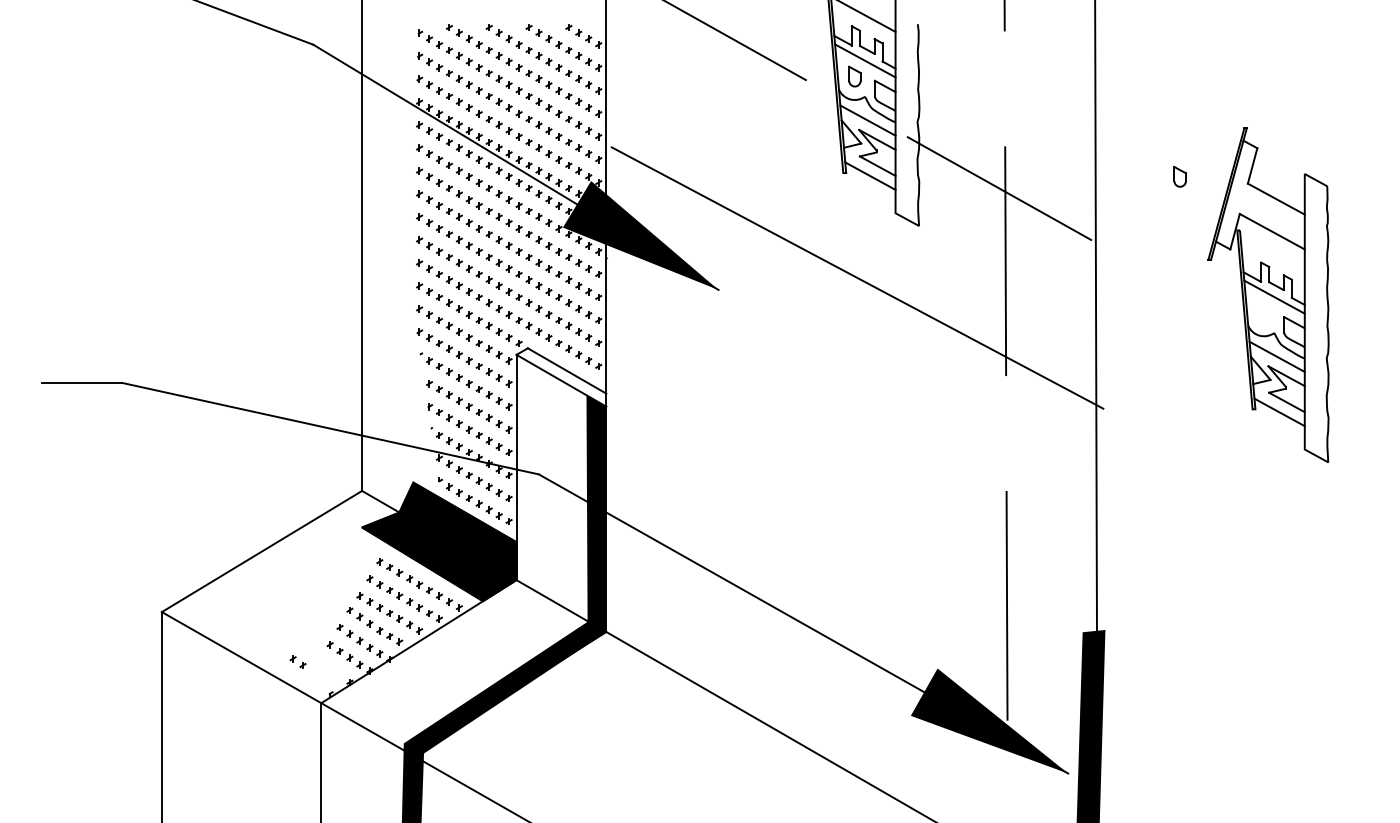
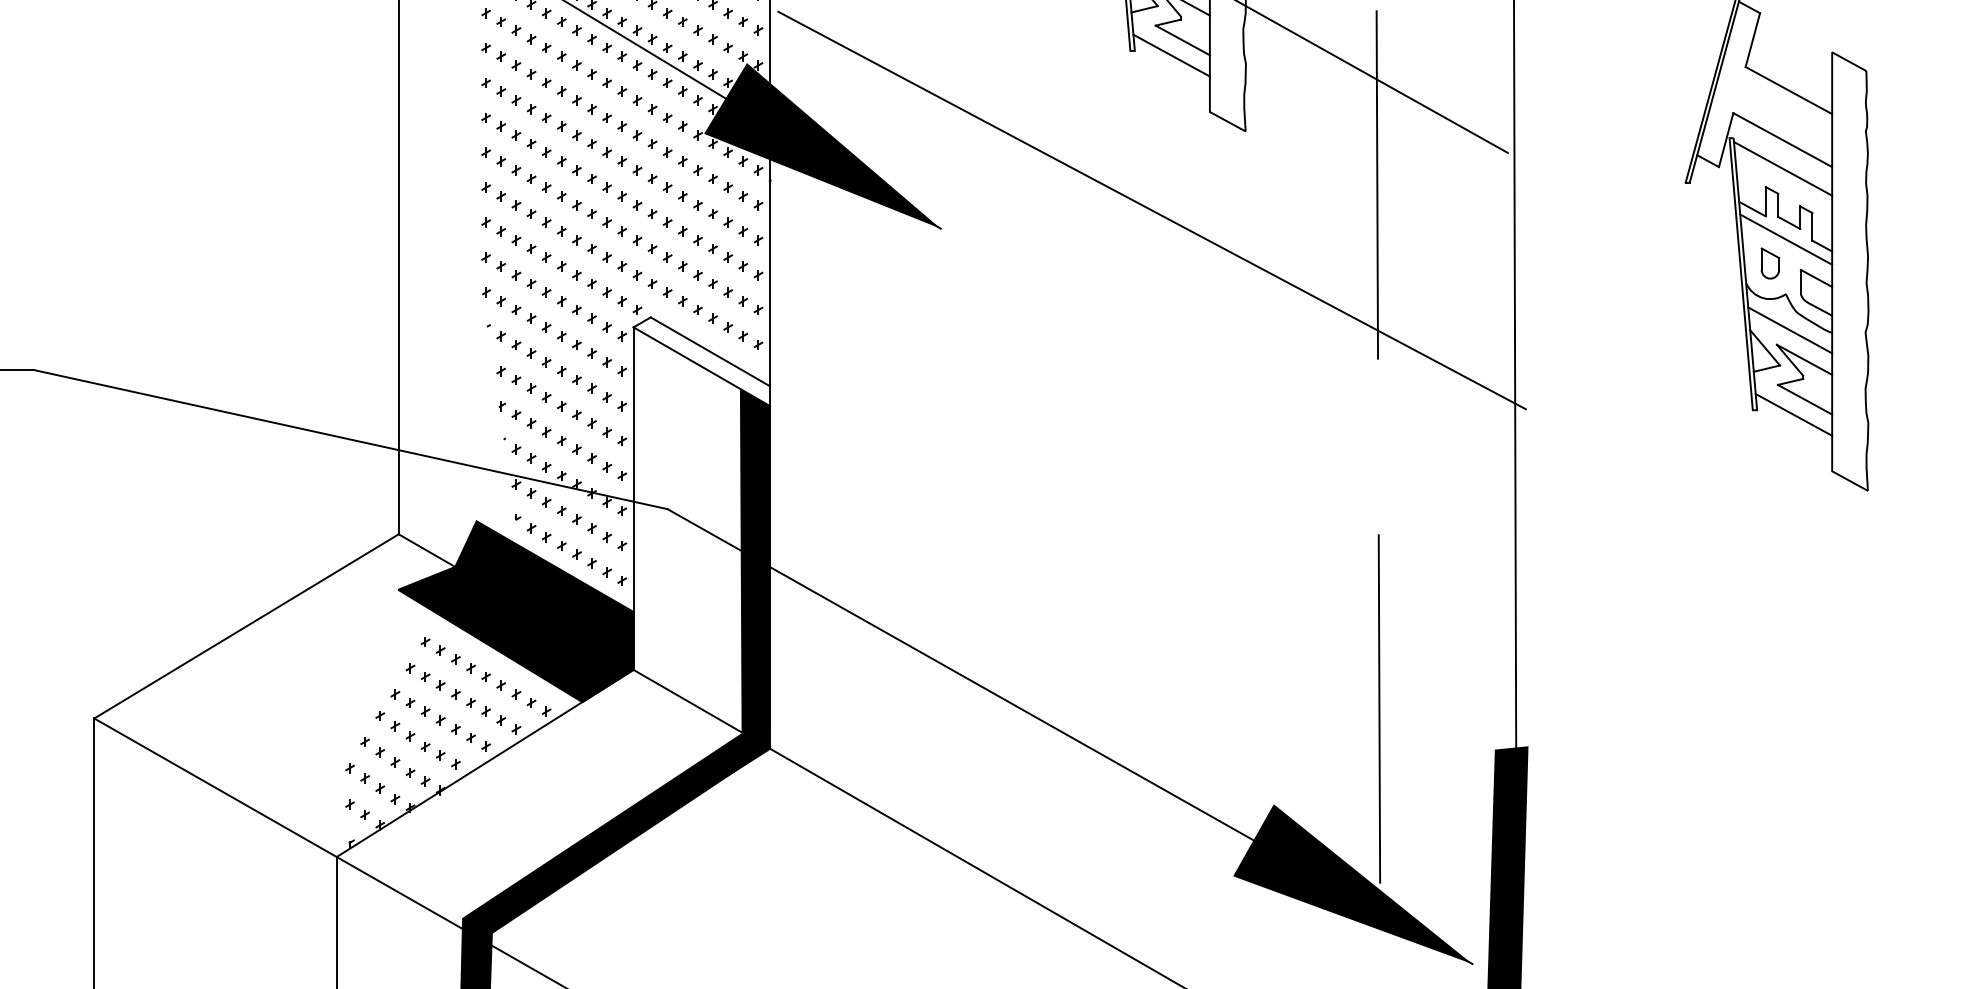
part: (1179, 176) -> (1769, 262), moved
line: (1272, 250) -> (1783, 168), added
part: (297, 661) -> (356, 808), moved

